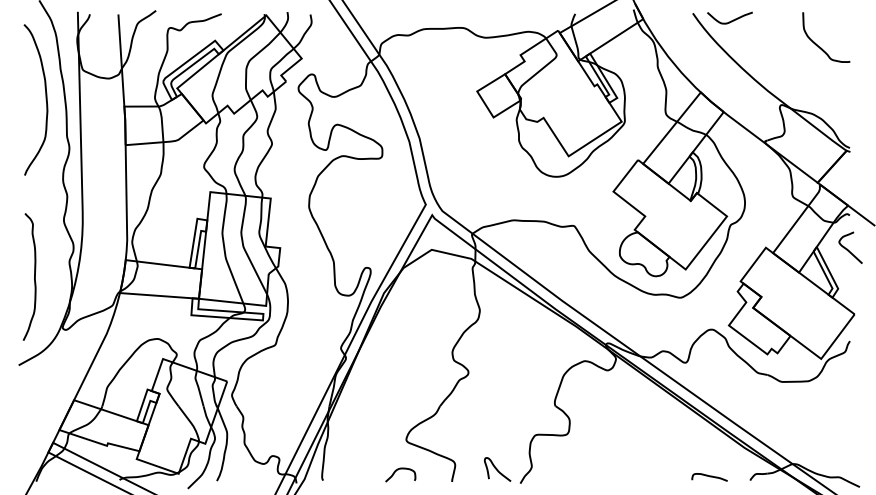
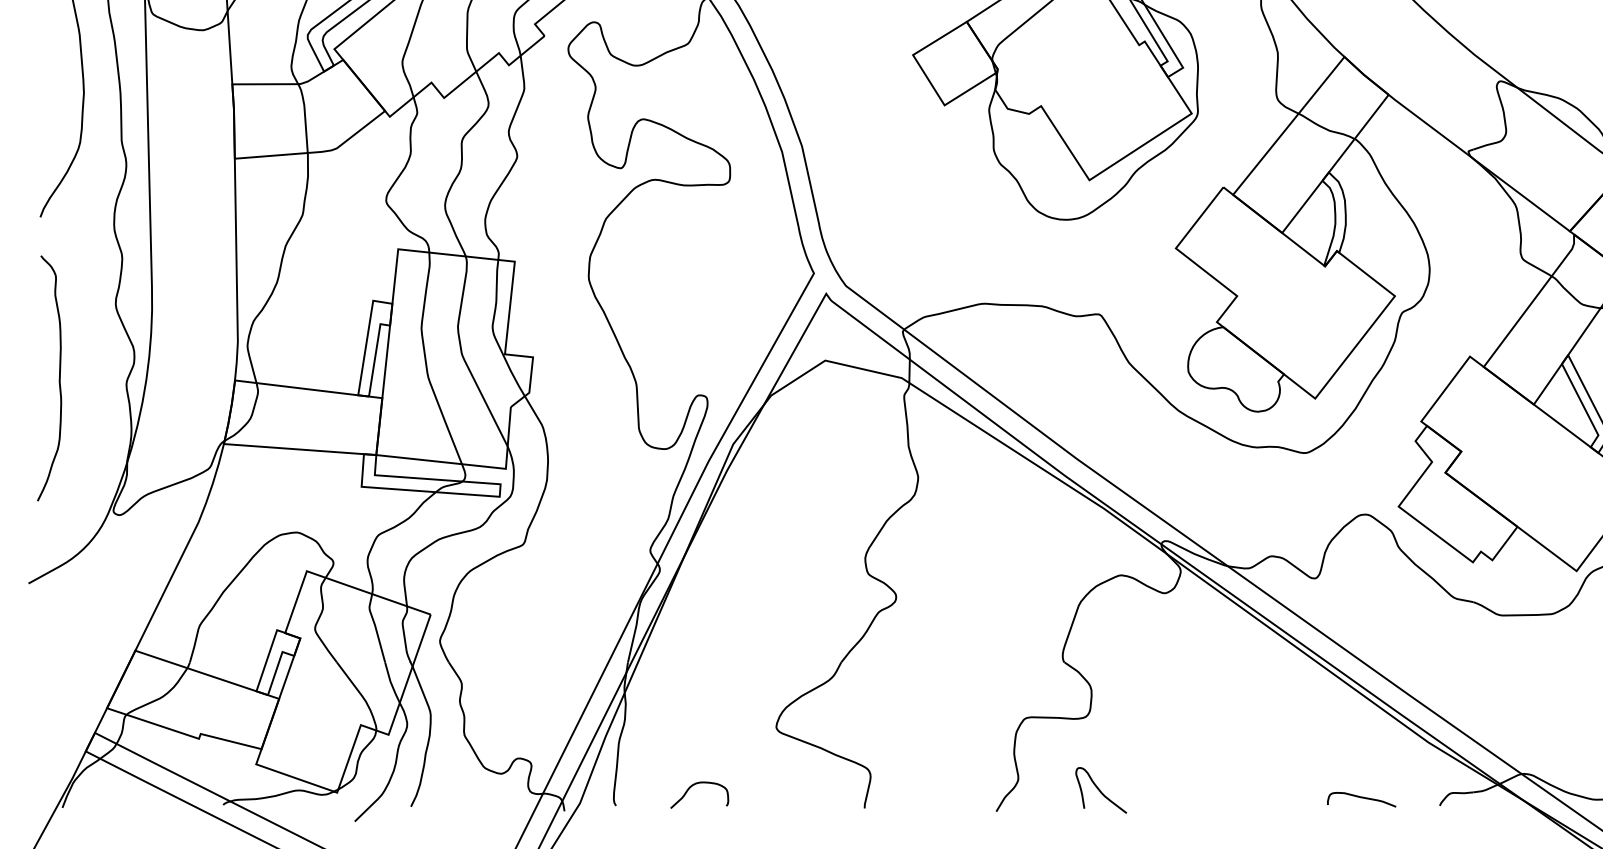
curve: (34, 276) -> (58, 377), moved
curve: (497, 469) -> (1100, 790), moved
curve: (398, 470) -> (695, 786), moved

